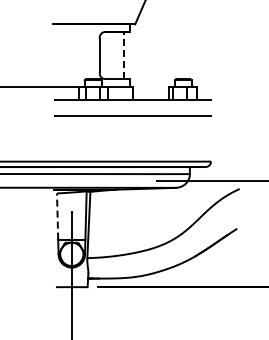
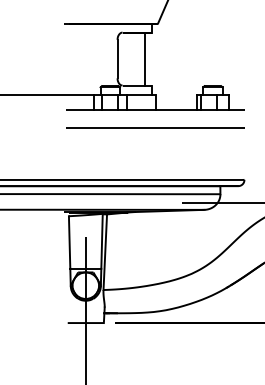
line: (124, 55) -> (145, 59), dashed -> solid
line: (57, 216) -> (69, 242), dashed -> solid

